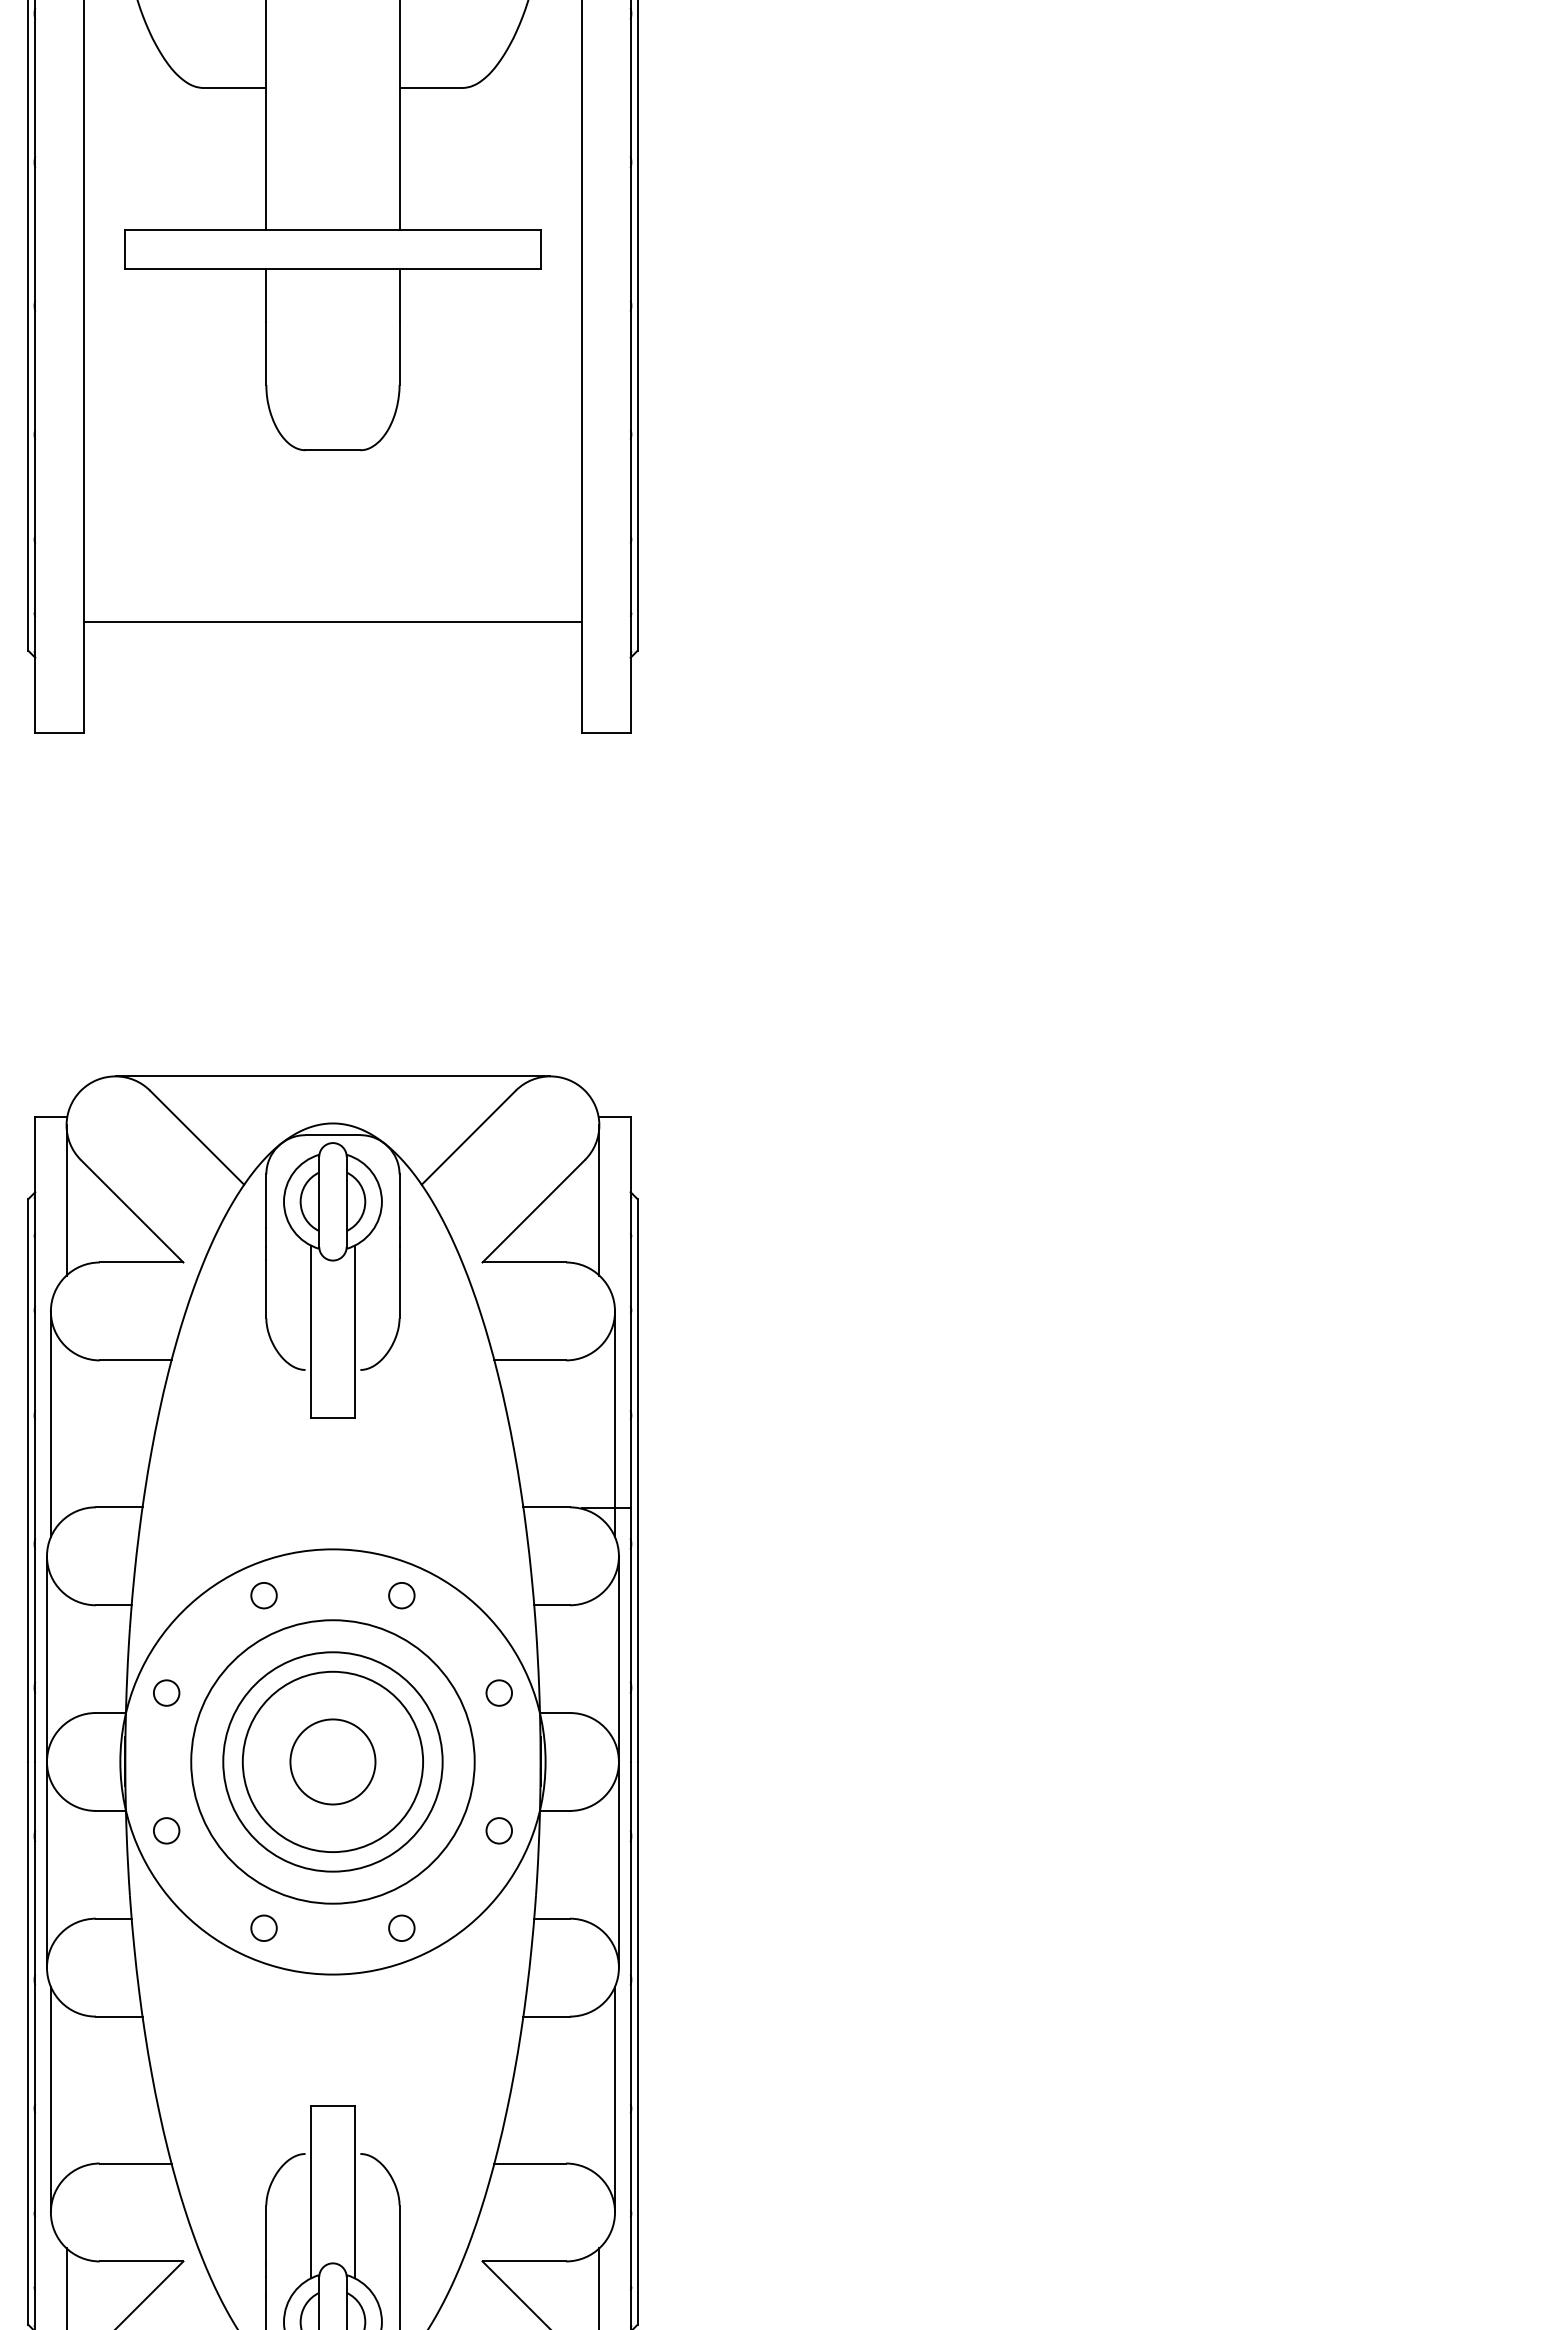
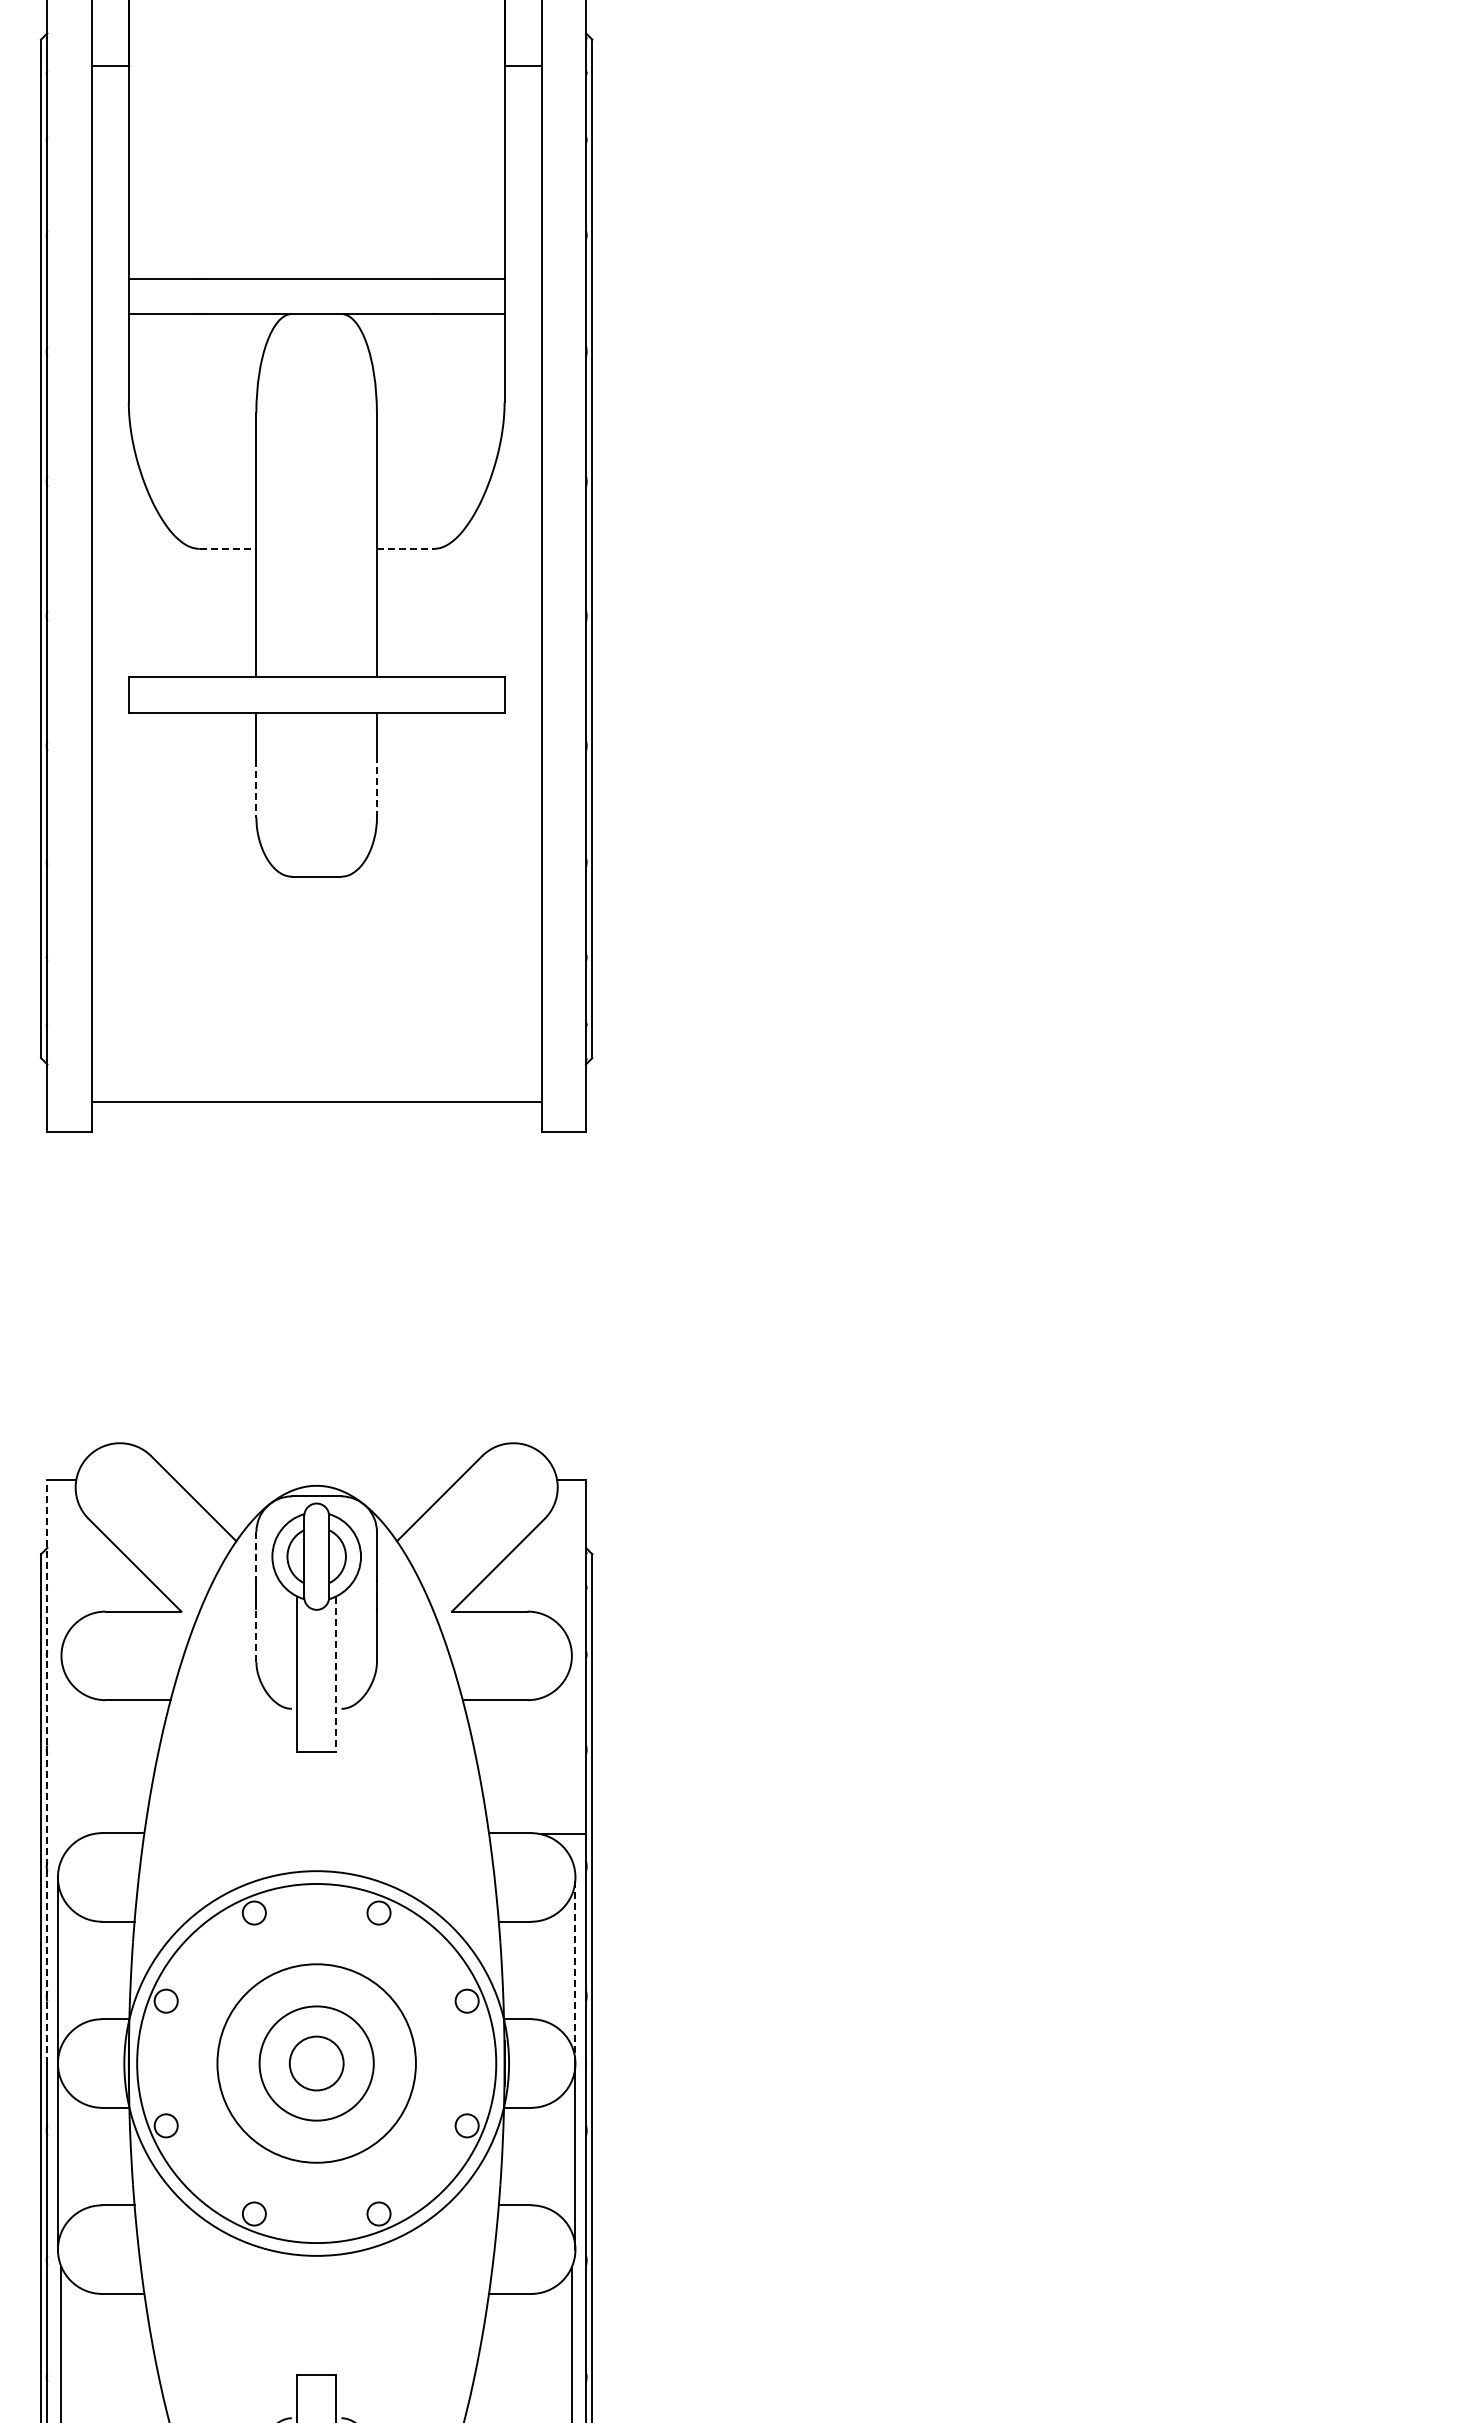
line: (235, 87) -> (228, 548), solid -> dashed
line: (431, 87) -> (405, 548), solid -> dashed
line: (266, 353) -> (256, 789), solid -> dashed
line: (399, 353) -> (376, 789), solid -> dashed
line: (332, 621) -> (316, 1101), moved
line: (332, 1076) -> (316, 1443), removed
line: (66, 1200) -> (75, 1555), removed
line: (599, 1200) -> (557, 1555), removed
line: (266, 1201) -> (256, 1556), solid -> dashed
line: (266, 1288) -> (256, 1635), solid -> dashed
line: (354, 1332) -> (336, 1674), solid -> dashed
line: (50, 1423) -> (61, 1757), removed
line: (614, 1423) -> (571, 1757), removed
line: (35, 1439) -> (47, 1771), solid -> dashed
line: (618, 1659) -> (575, 1970), solid -> dashed
circle: (332, 1761) -> (316, 2063), size x0.7
circle: (332, 1761) -> (316, 2063), size x0.7
circle: (332, 1761) -> (316, 2063), size x1.4

